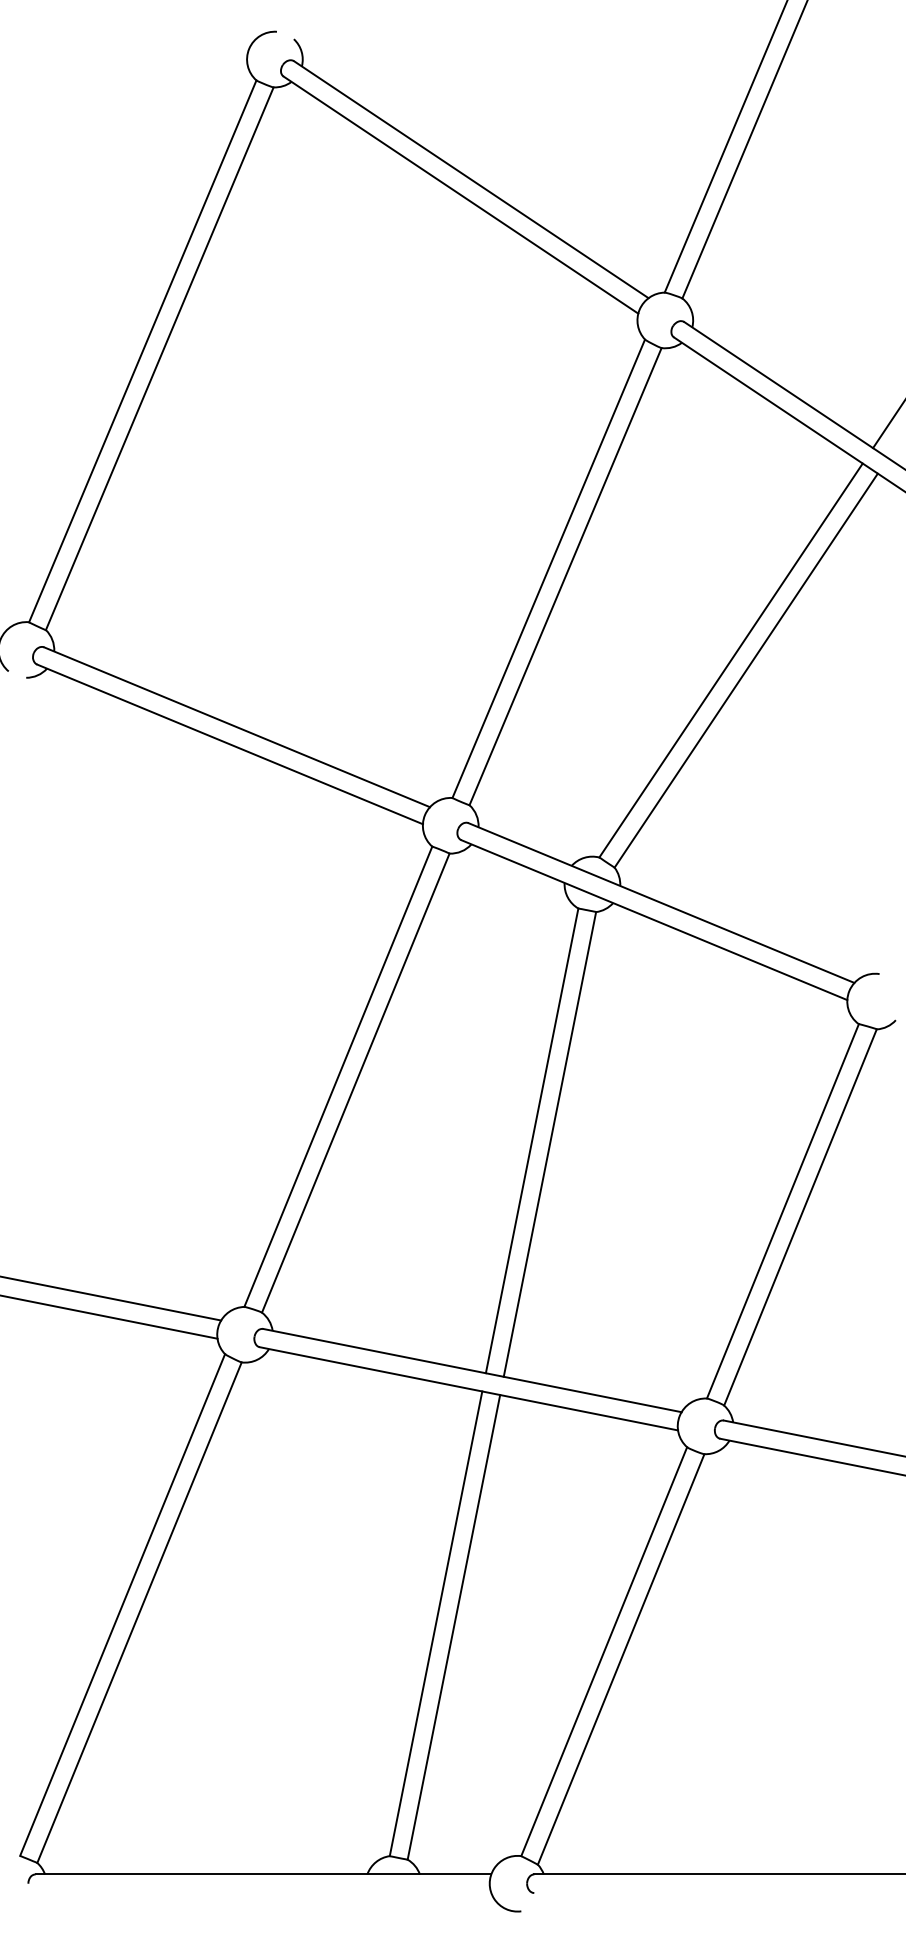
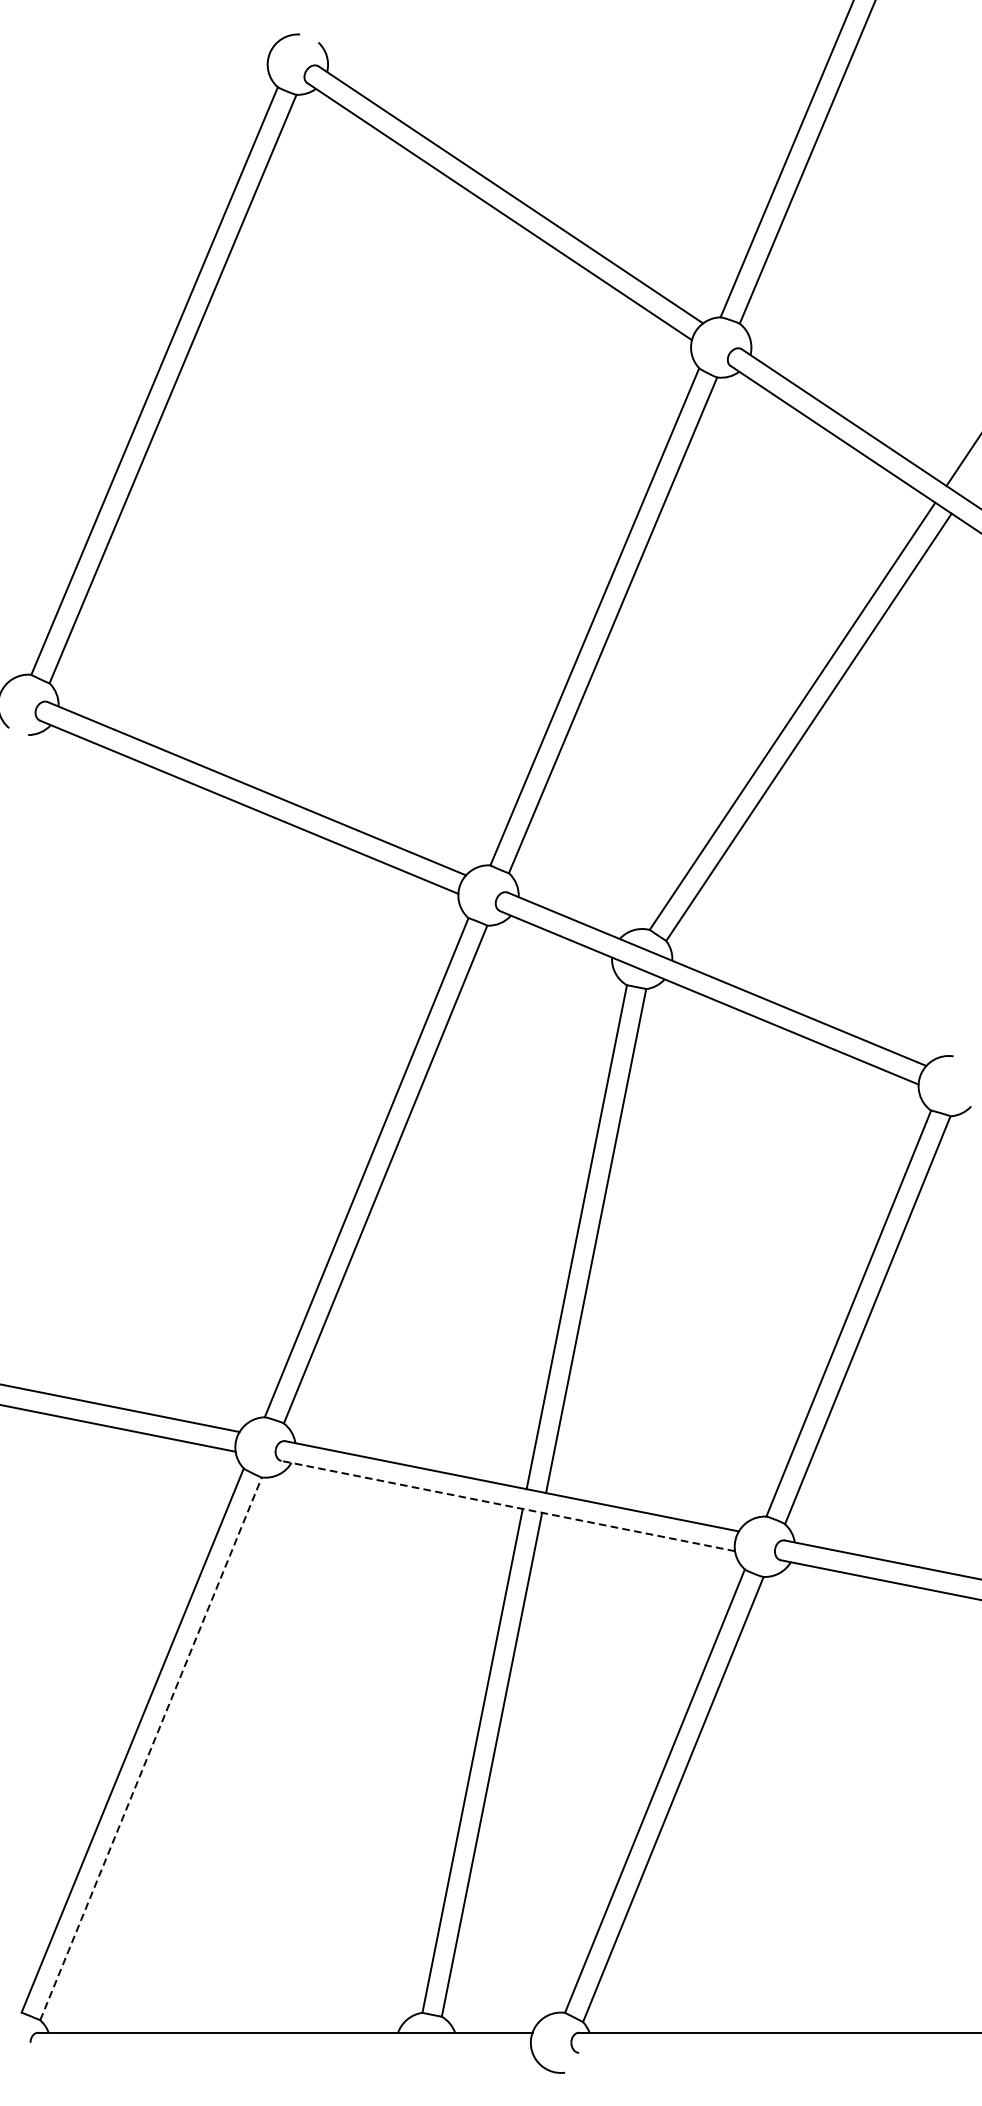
line: (468, 1388) -> (507, 1505), solid -> dashed
line: (139, 1612) -> (151, 1748), solid -> dashed

